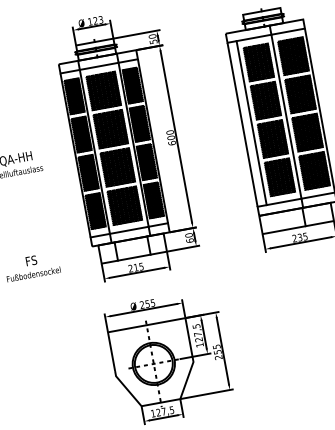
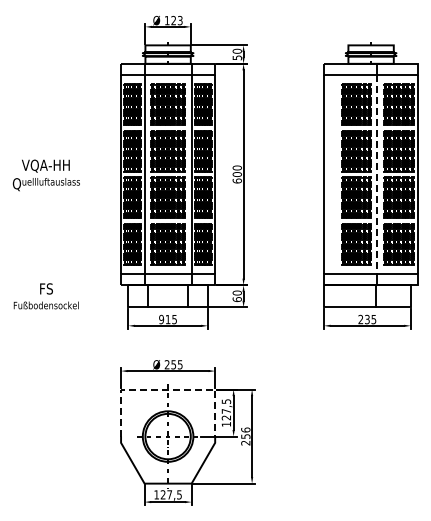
line: (286, 116) -> (377, 174), solid -> dashed
line: (251, 123) -> (335, 174), removed
text: (130, 268) -> (161, 319), 215 -> 915
line: (147, 325) -> (168, 389), solid -> dashed
text: (216, 346) -> (245, 429), 255 -> 256

